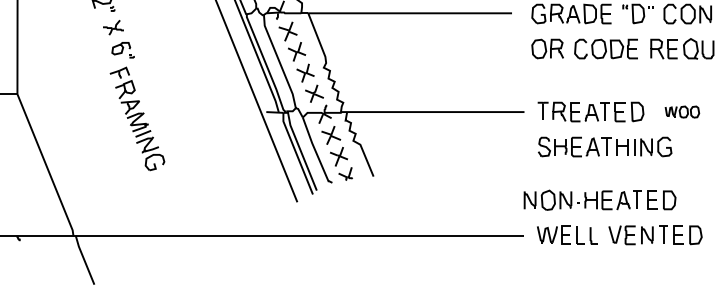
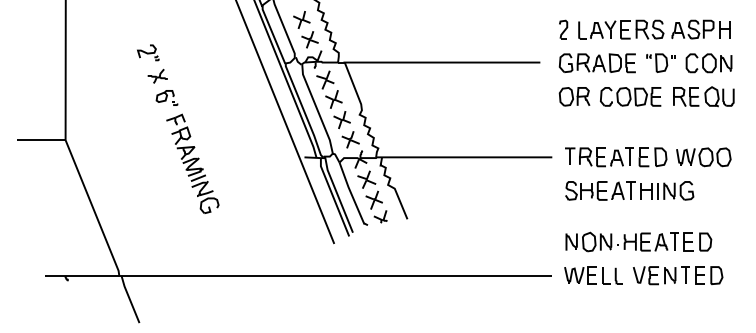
part: (682, 112) -> (703, 157), size x1.67
part: (137, 118) -> (192, 163), moved
part: (599, 199) -> (638, 241), moved

